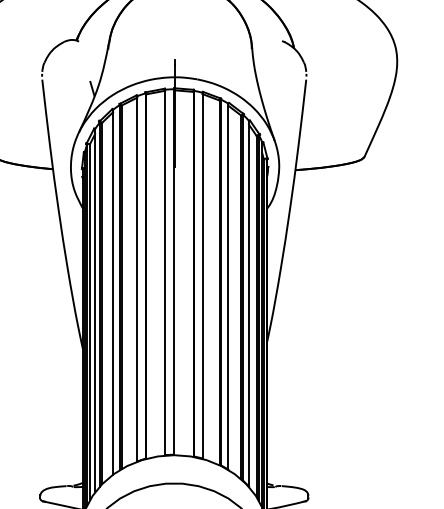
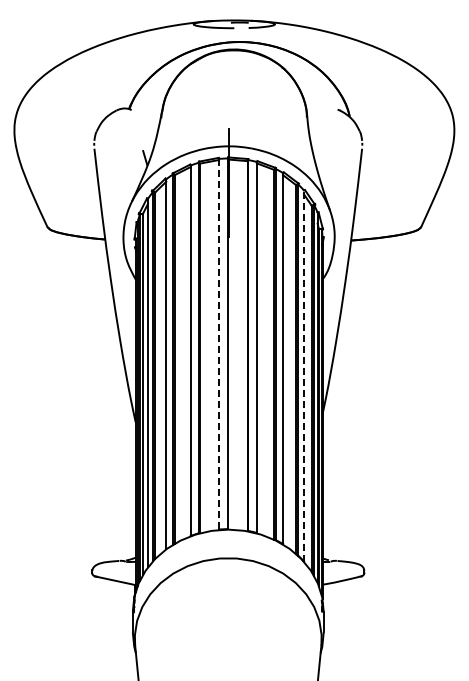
line: (164, 272) -> (218, 344), solid -> dashed
line: (249, 304) -> (304, 376), solid -> dashed

